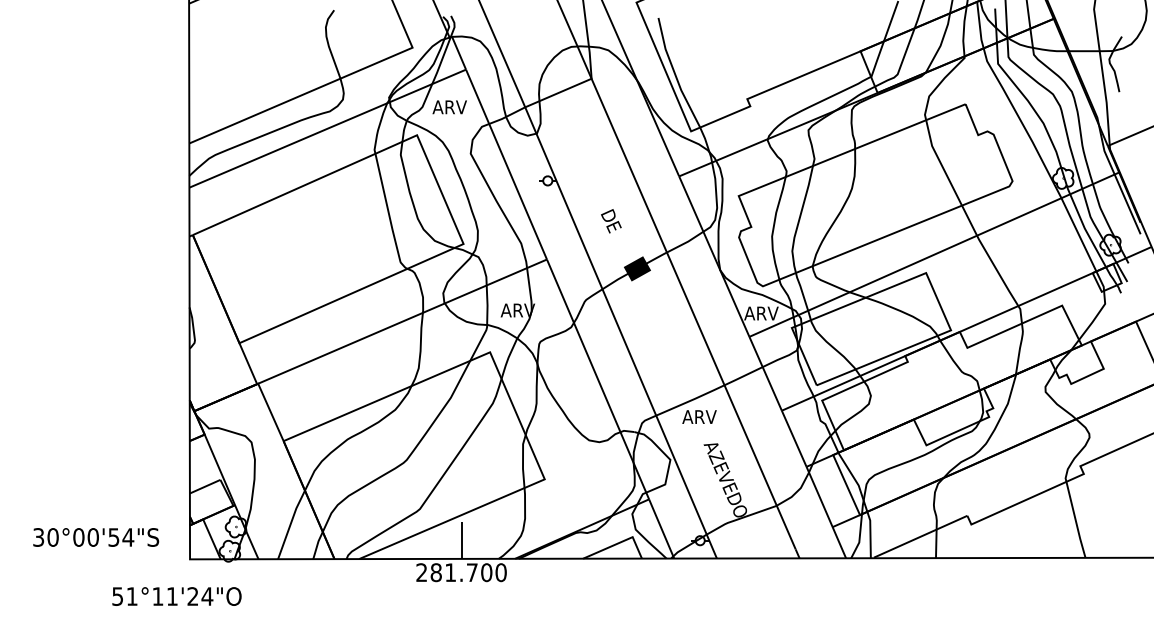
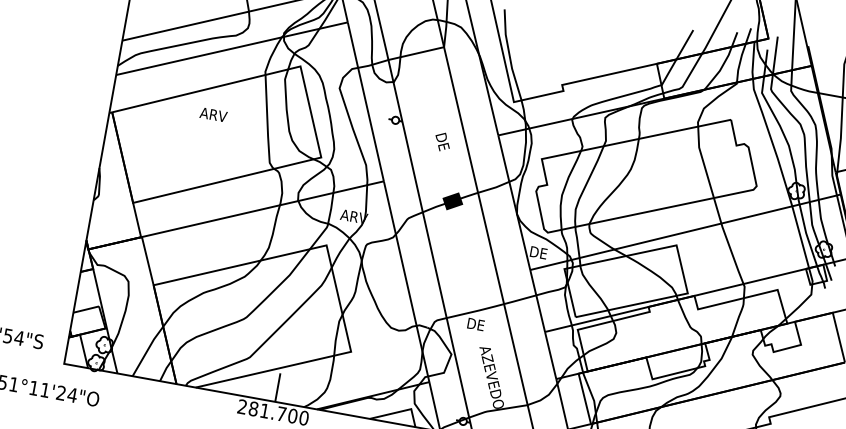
text: (449, 107) -> (213, 115), moved
text: (611, 221) -> (442, 142), moved
text: (761, 313) -> (542, 253), ARV -> DE
text: (699, 416) -> (480, 324), ARV -> DE

